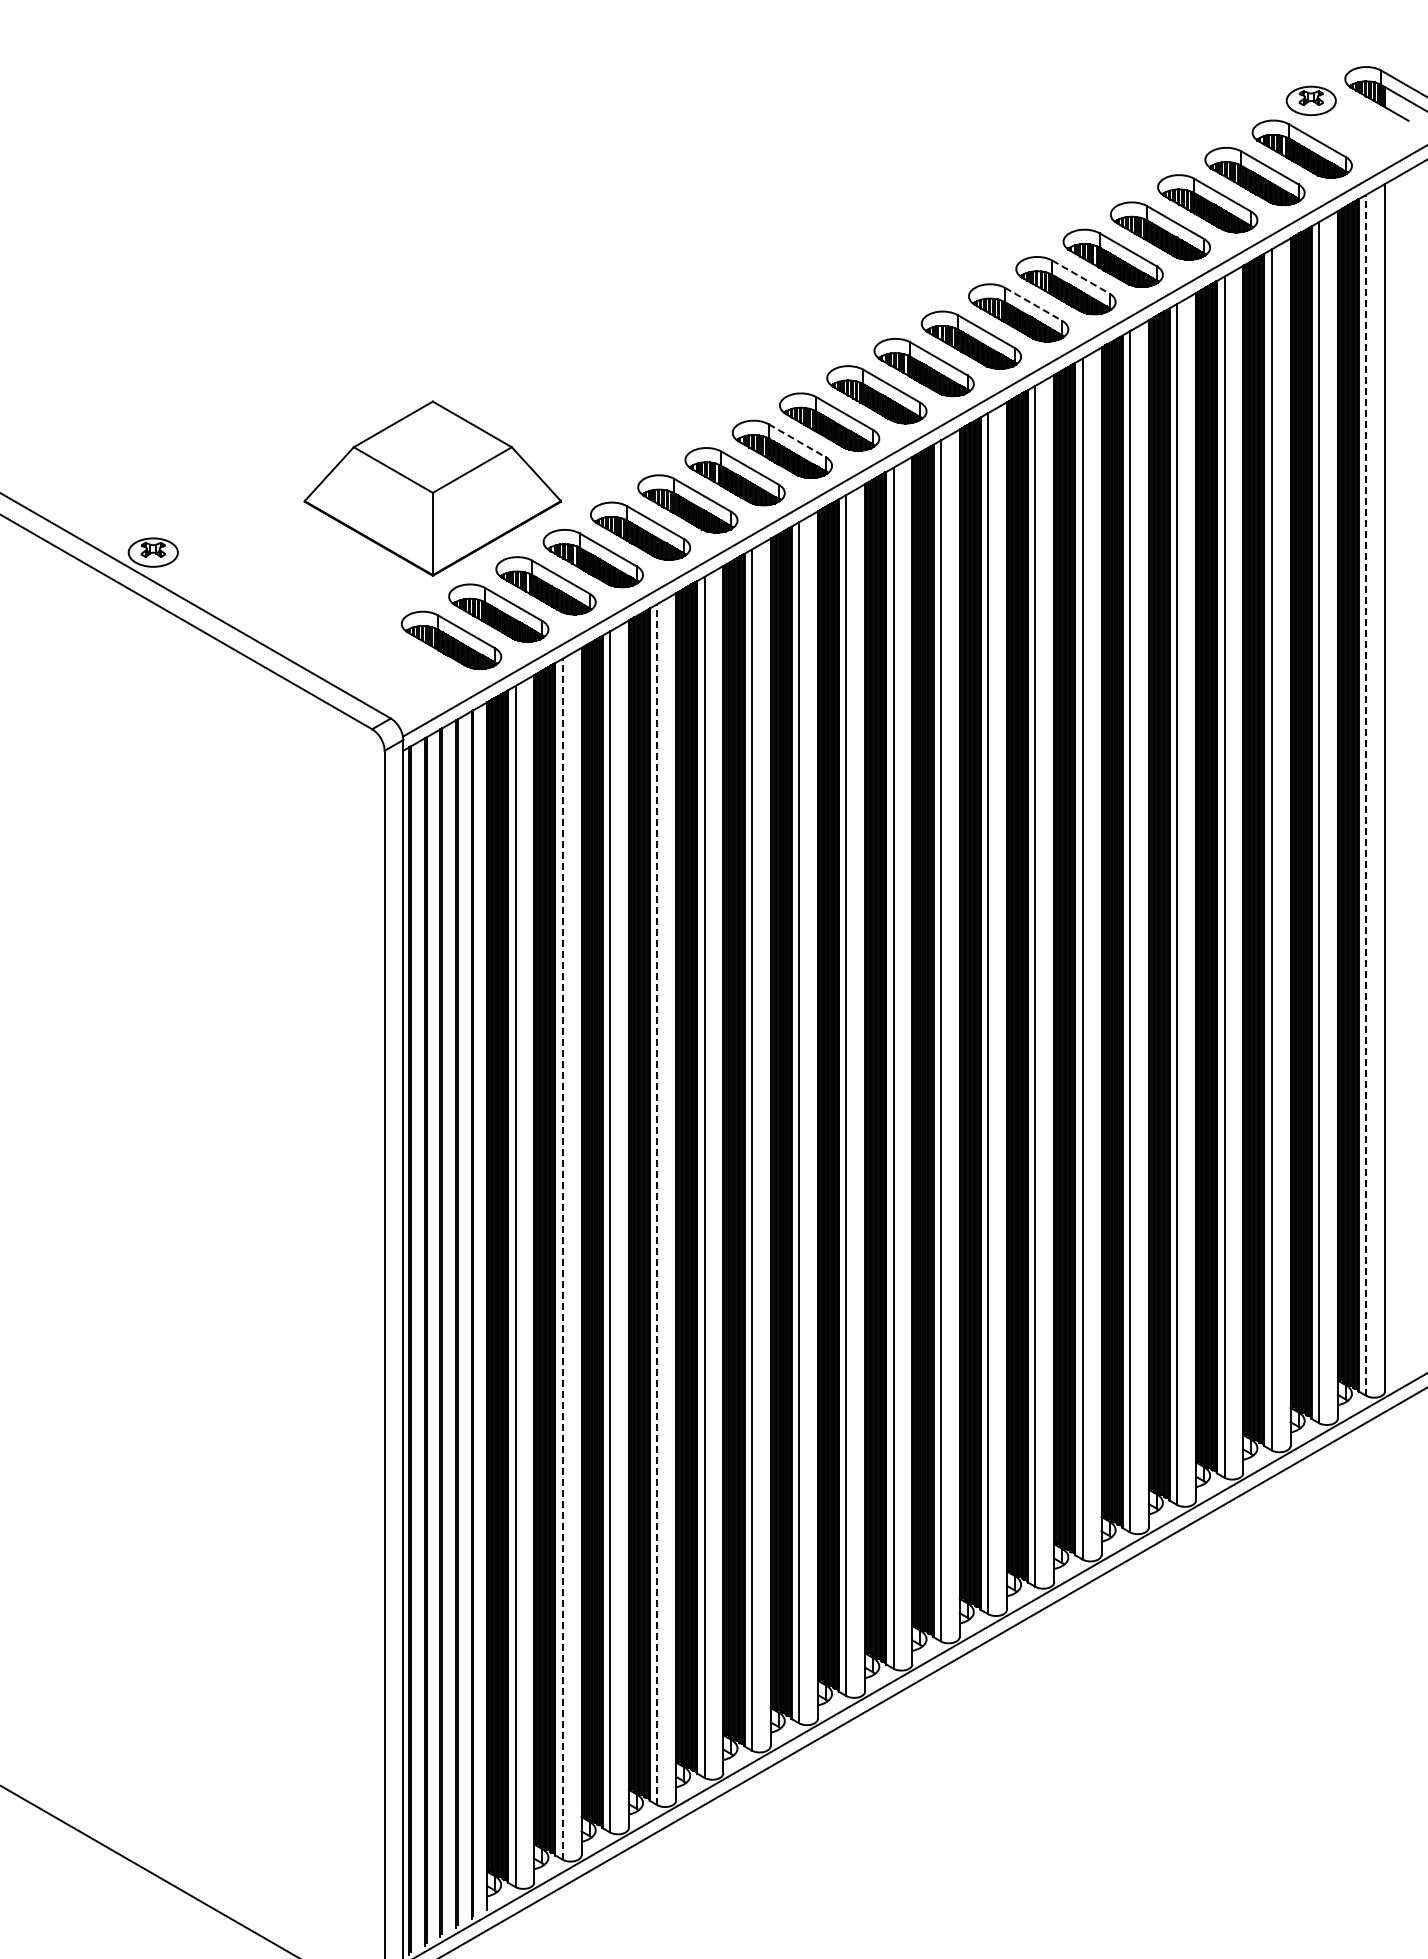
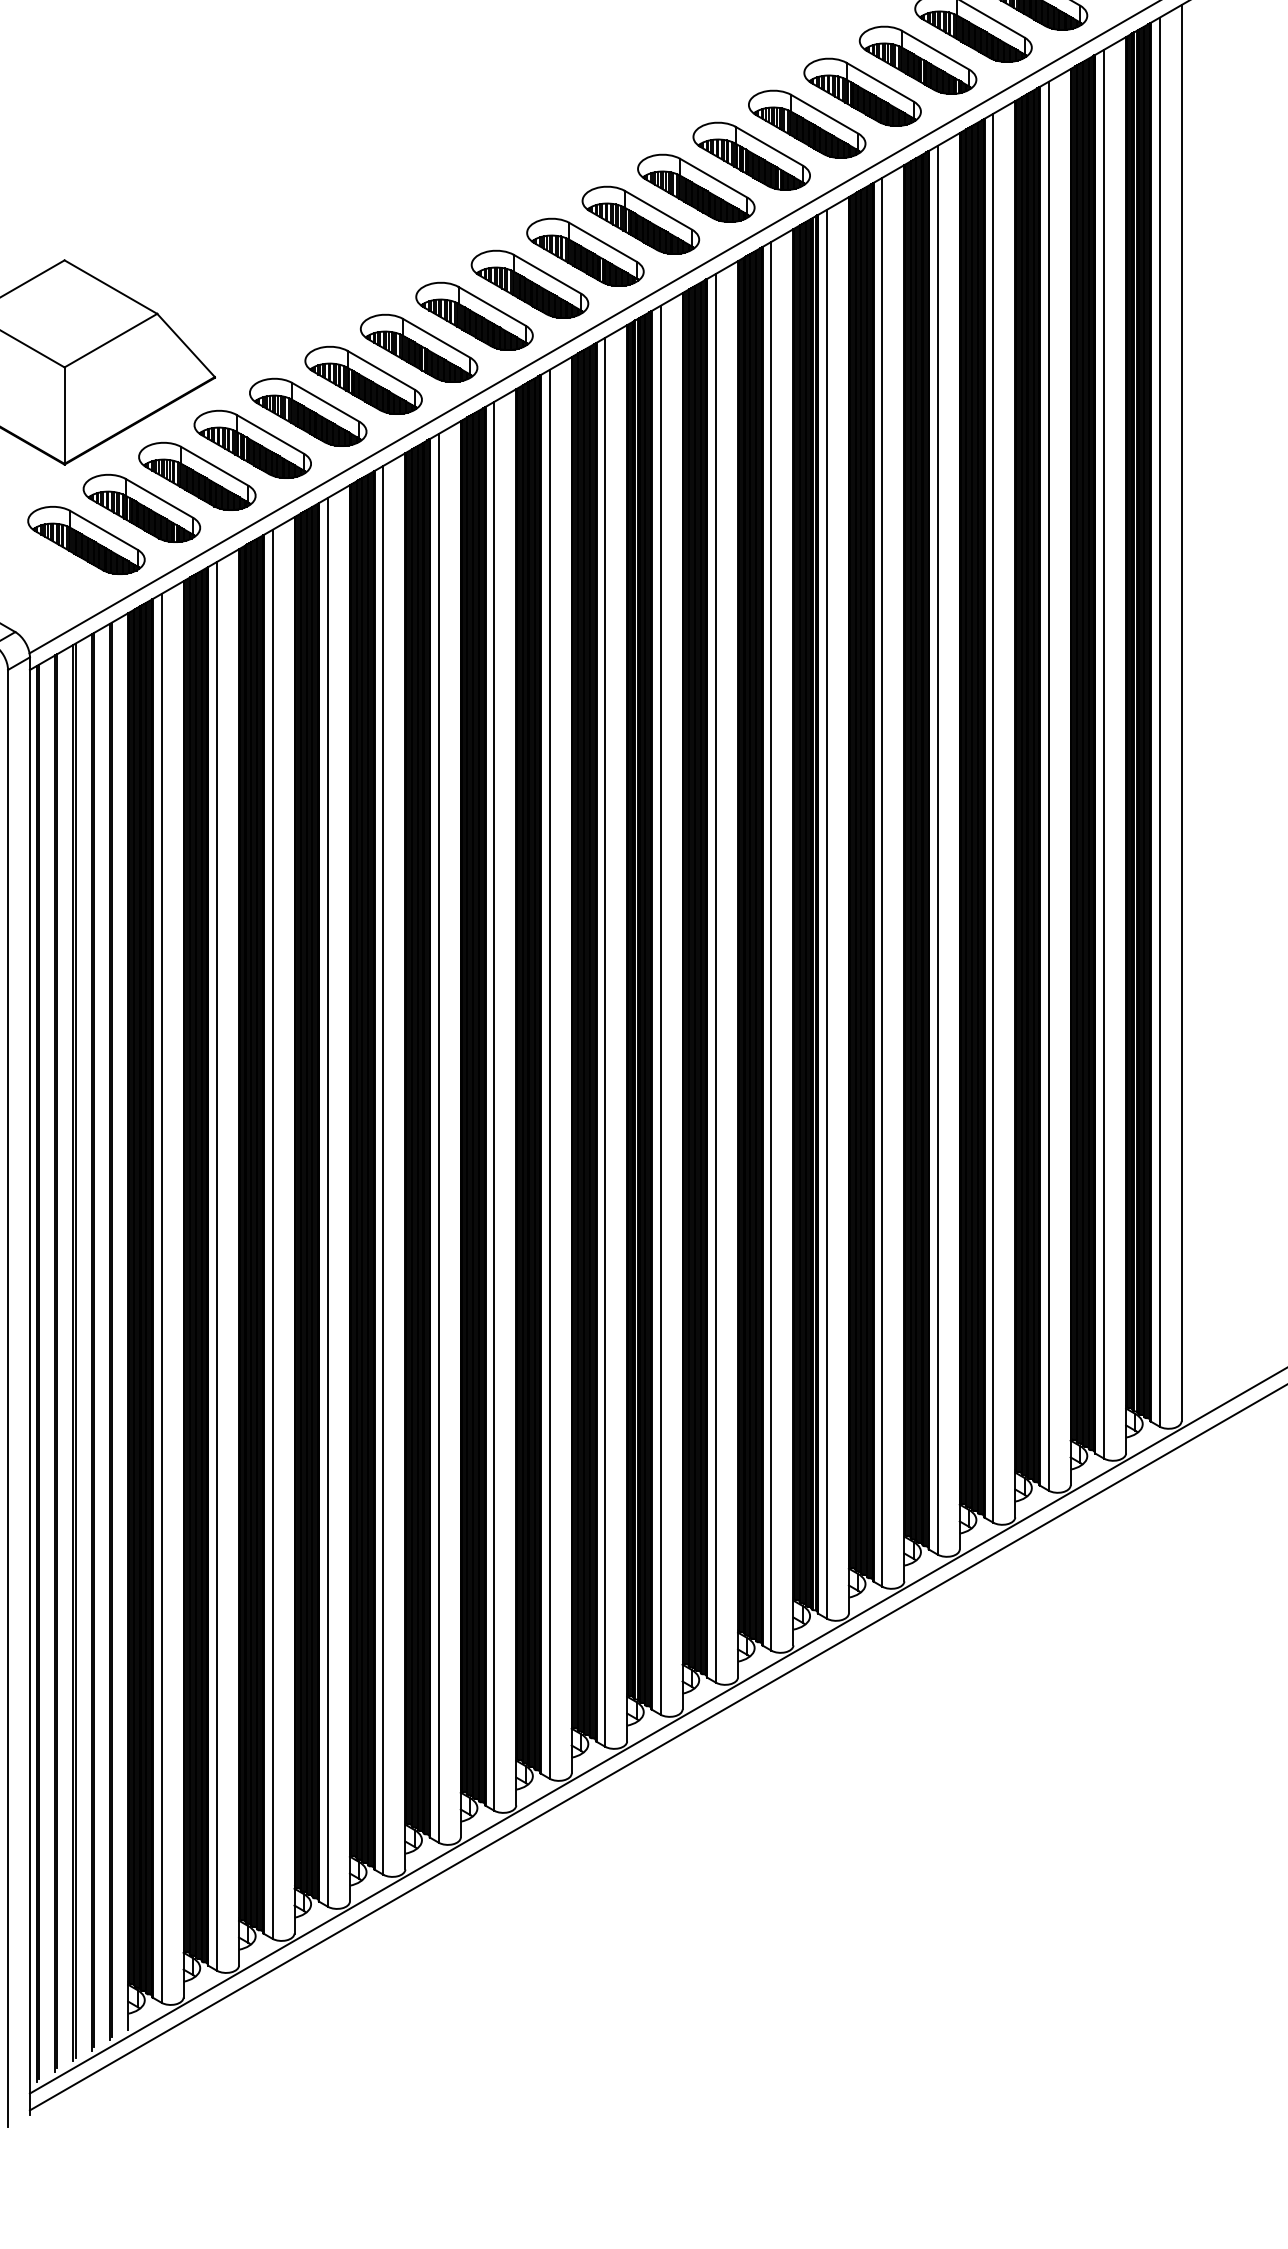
line: (1081, 277) -> (825, 114), dashed -> solid
line: (1034, 304) -> (770, 146), dashed -> solid
line: (797, 441) -> (492, 307), dashed -> solid
line: (1366, 795) -> (1159, 722), dashed -> solid
line: (657, 1204) -> (328, 1202), dashed -> solid
line: (562, 1259) -> (216, 1266), dashed -> solid

